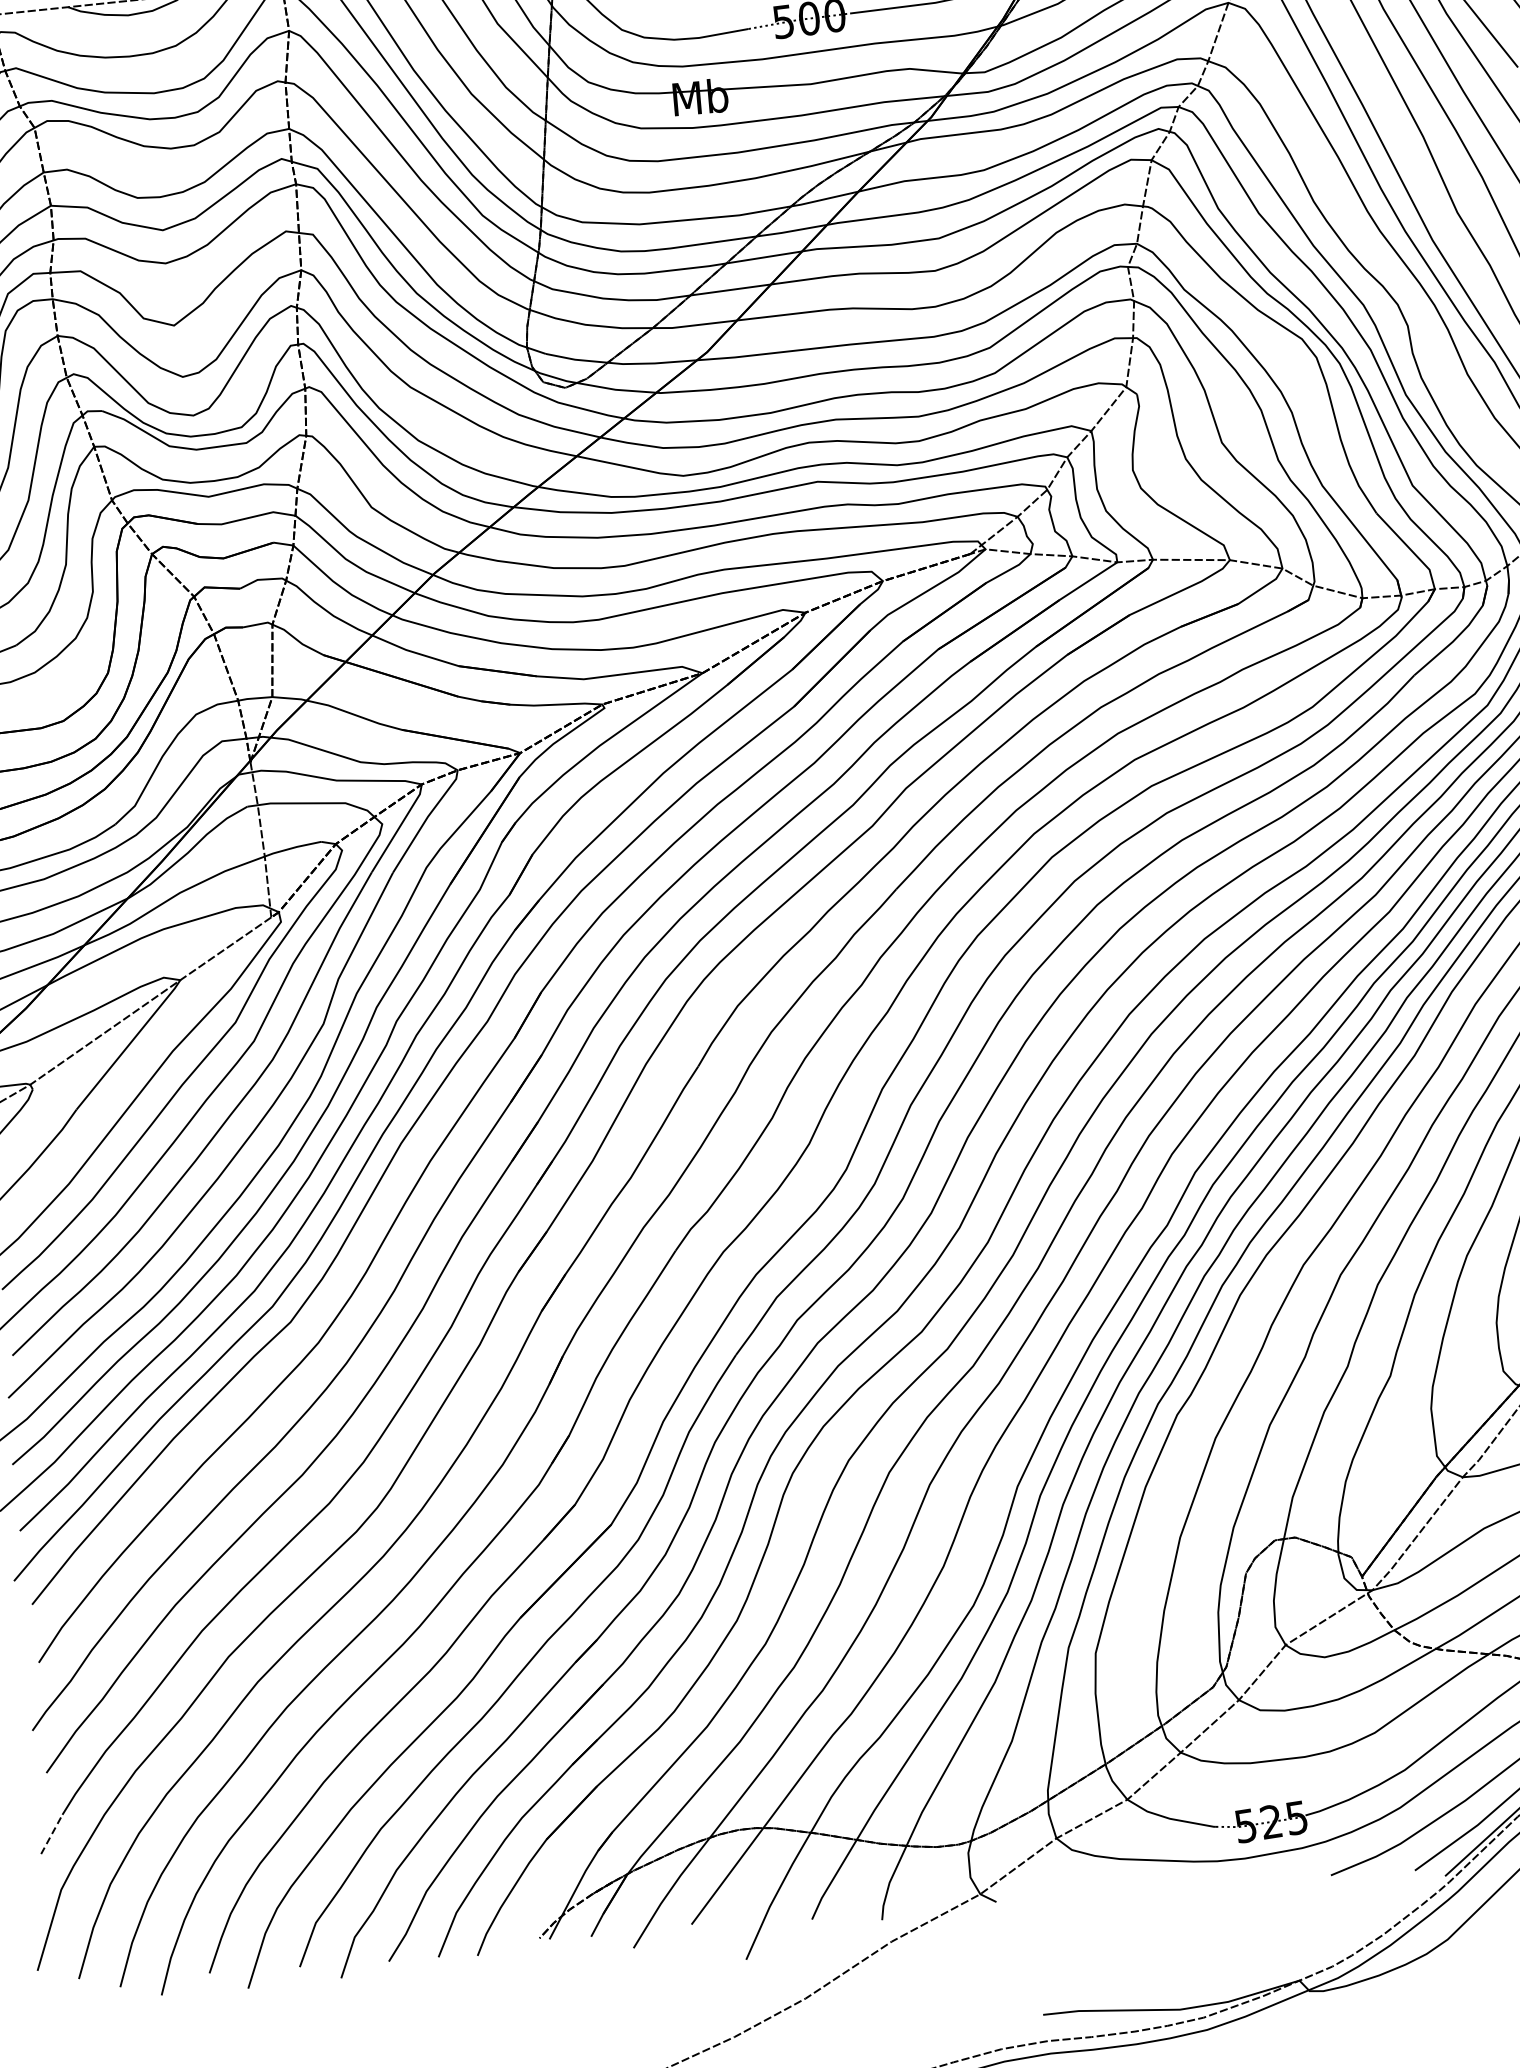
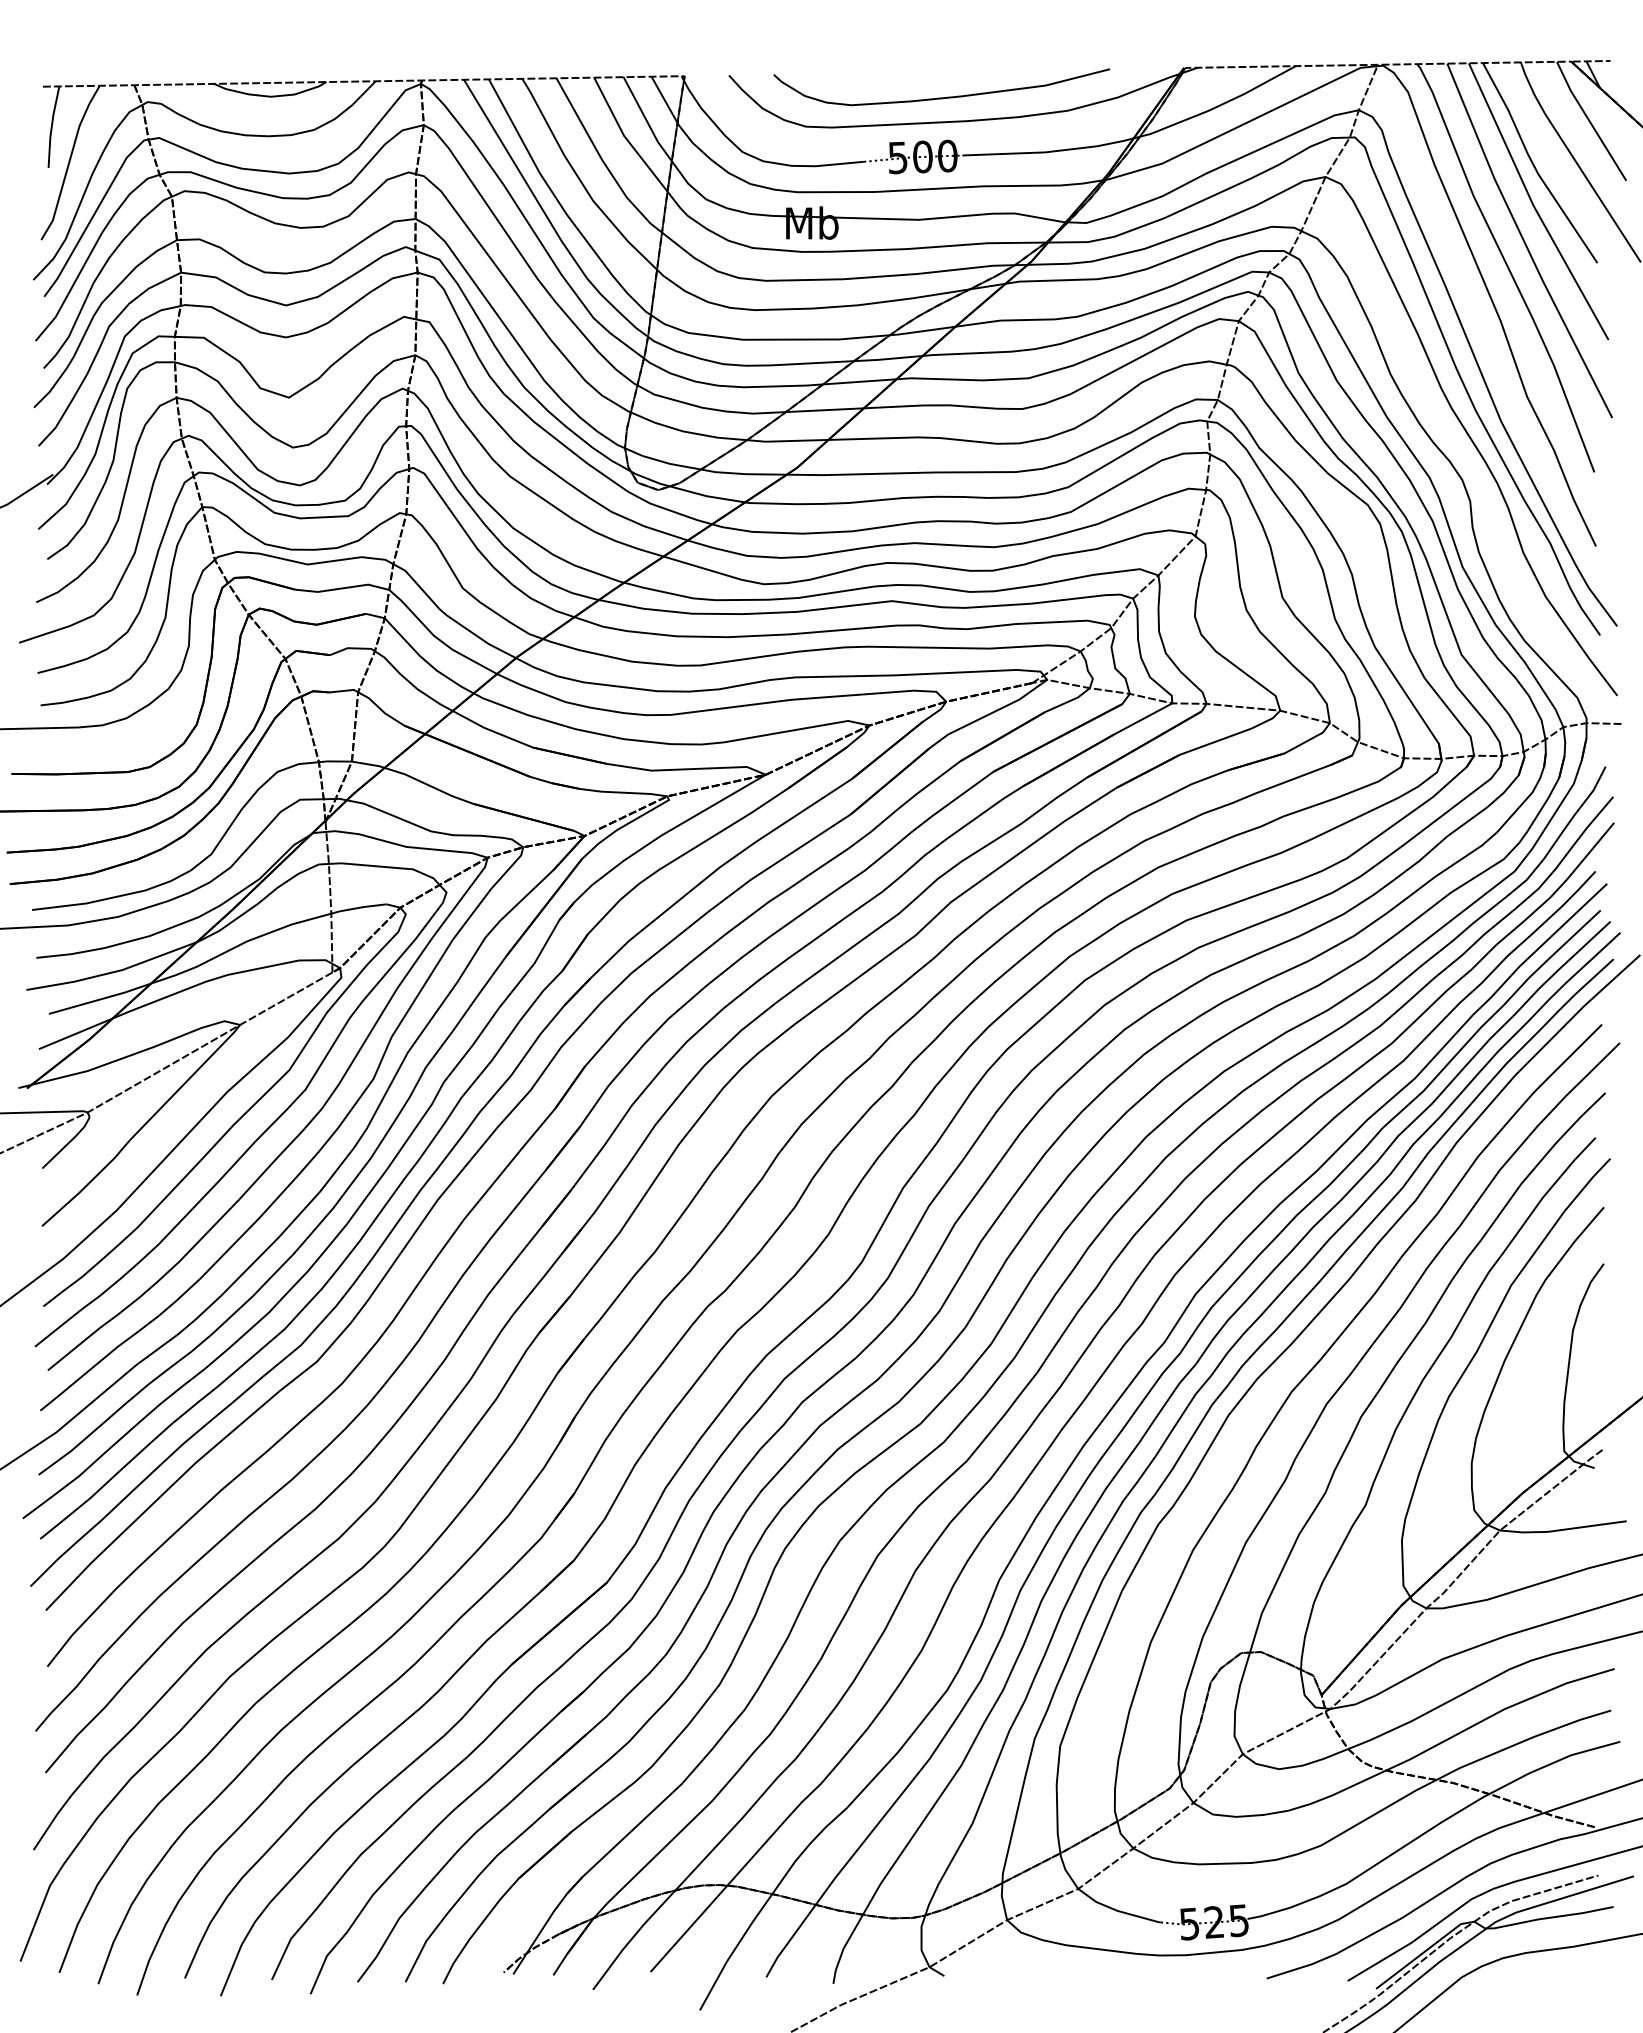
line: (51, 1833) -> (45, 1831), dashed -> solid

